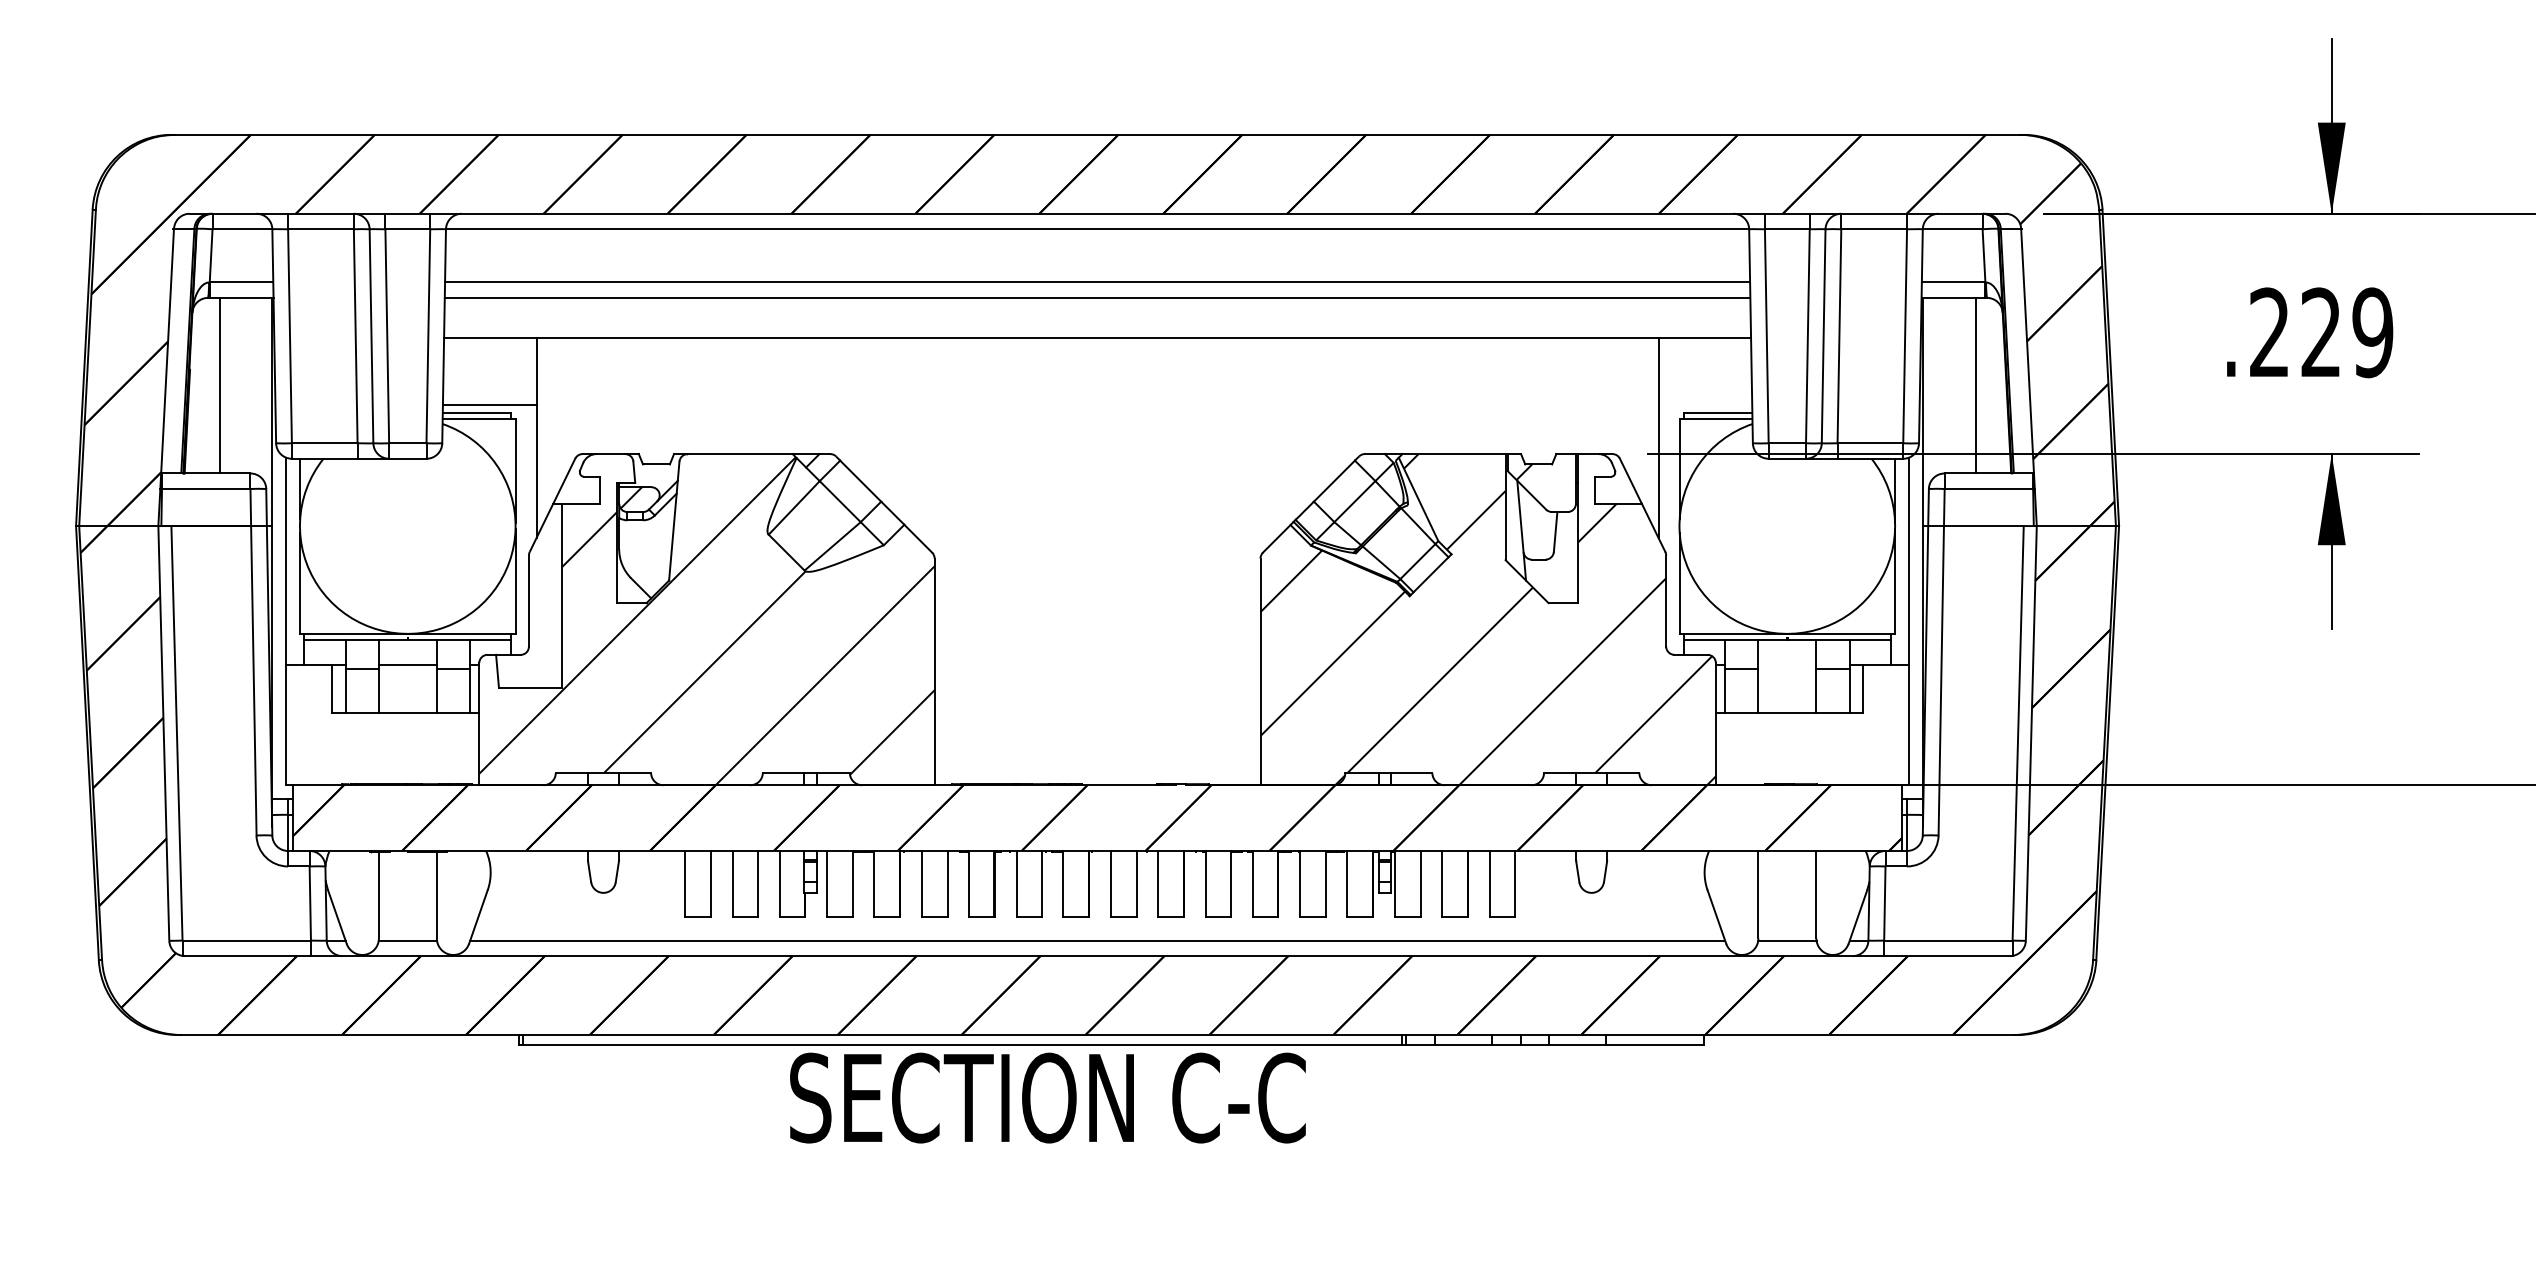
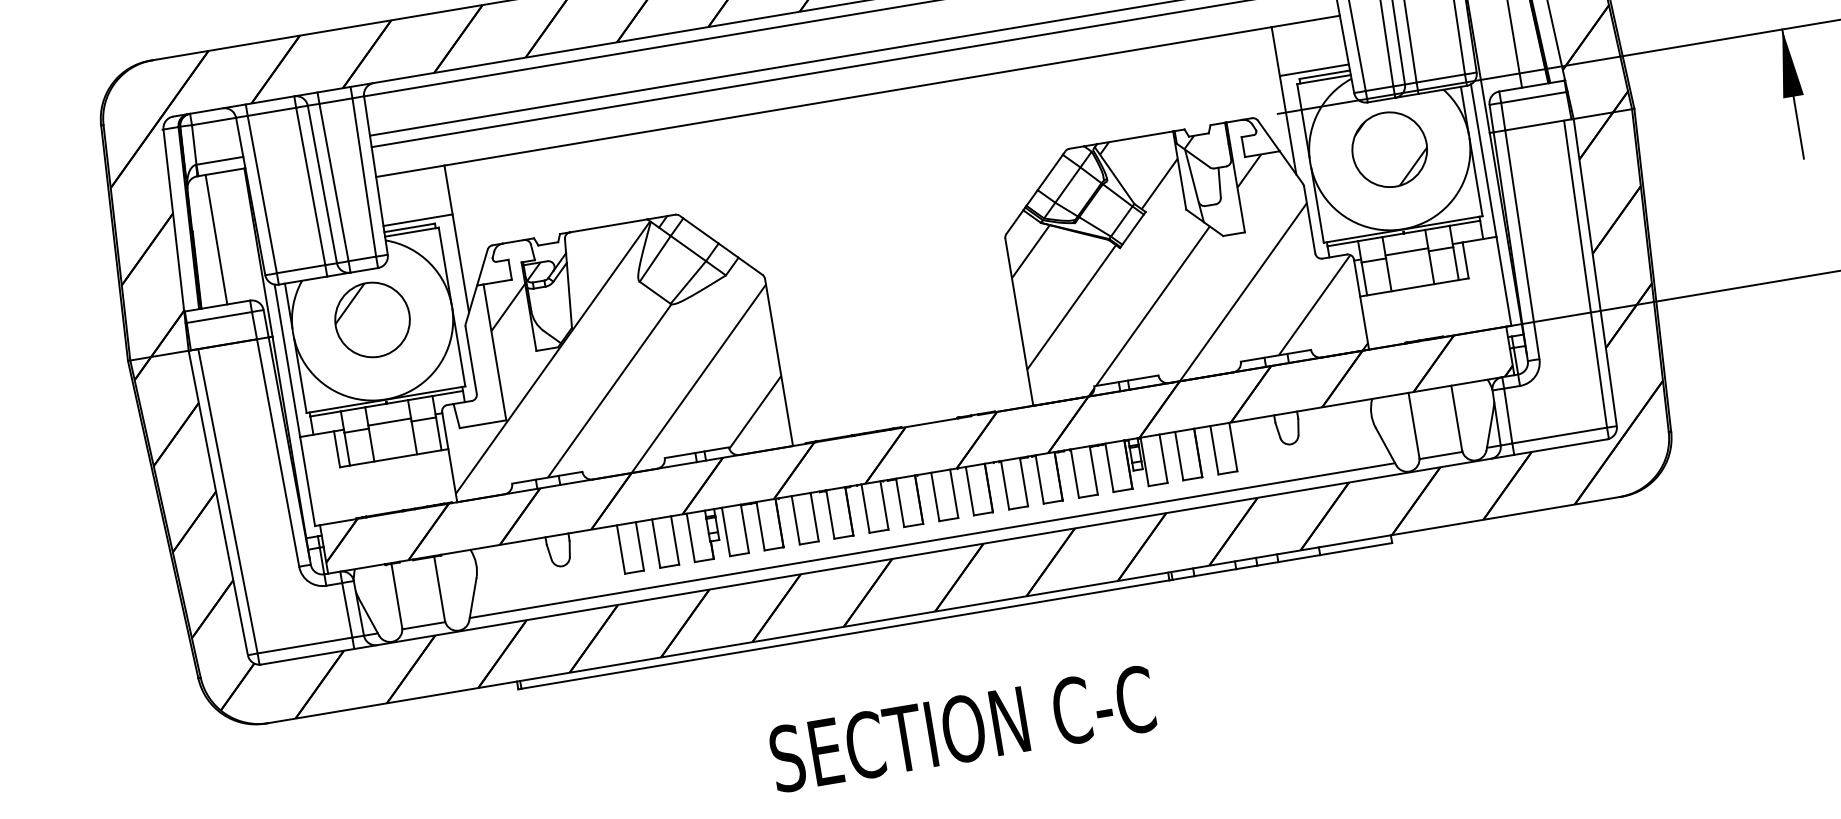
line: (1705, 404) -> (1314, 70), added
part: (407, 525) -> (372, 319), added
part: (1787, 525) -> (1389, 149), added
line: (1787, 664) -> (1406, 251), added
text: (1047, 1097) -> (962, 728), moved

